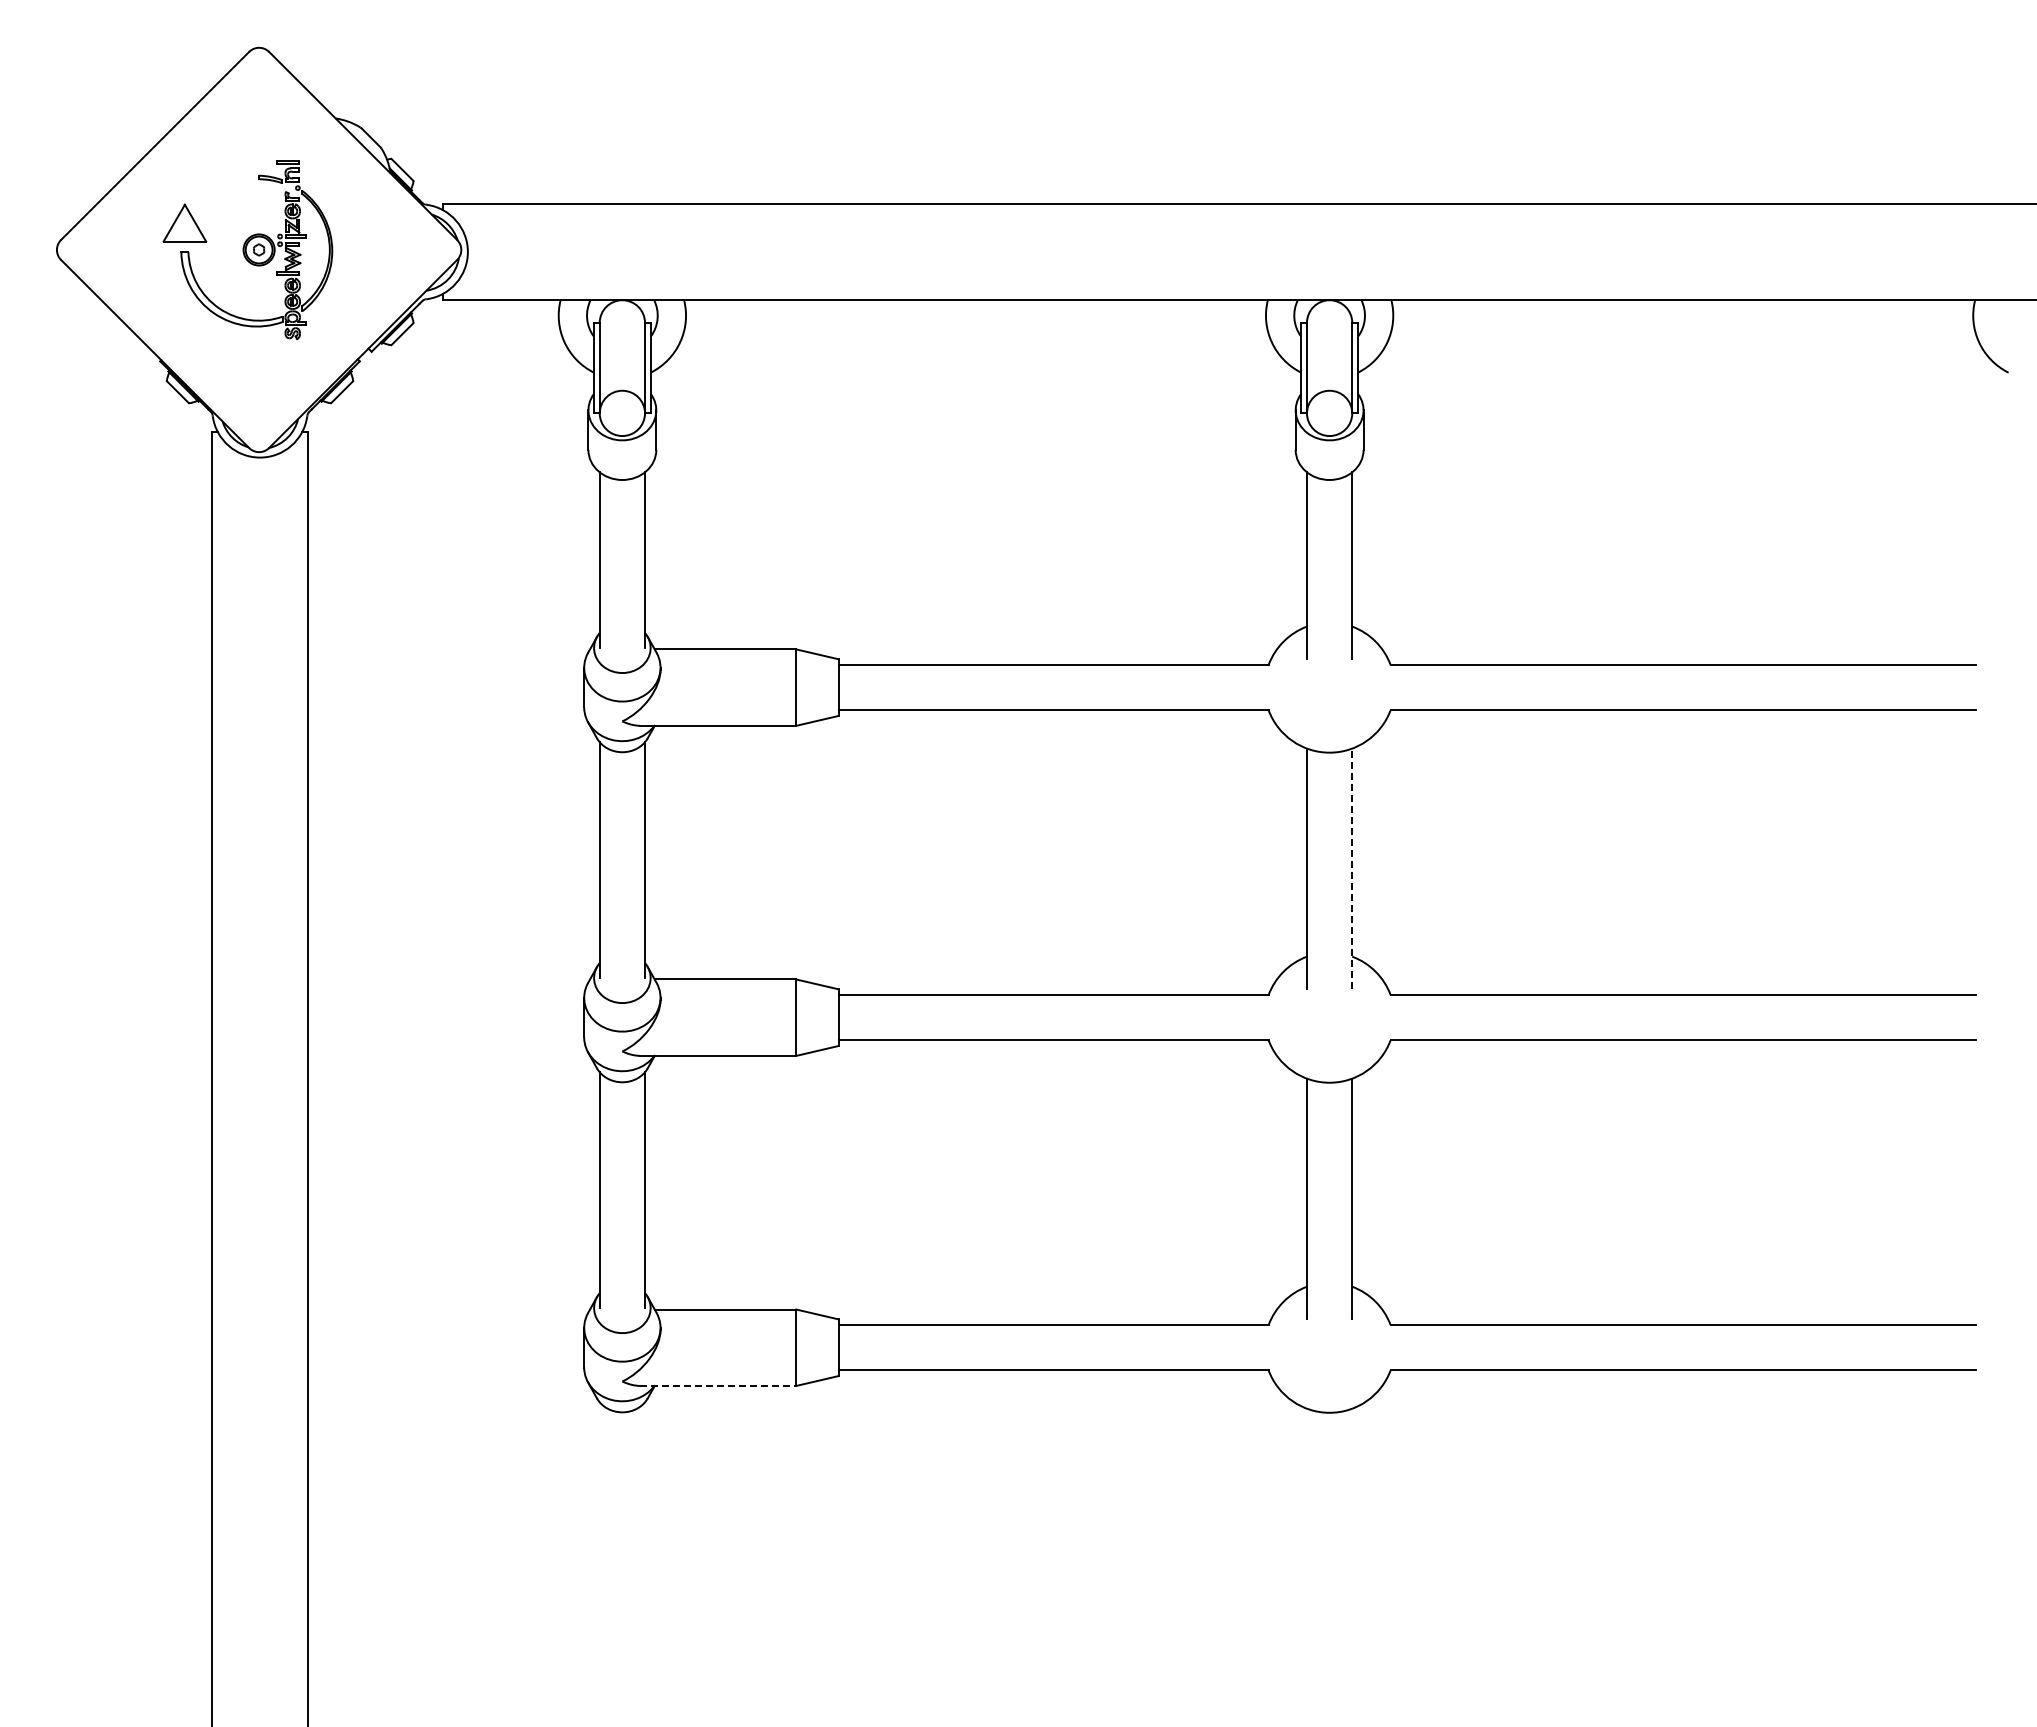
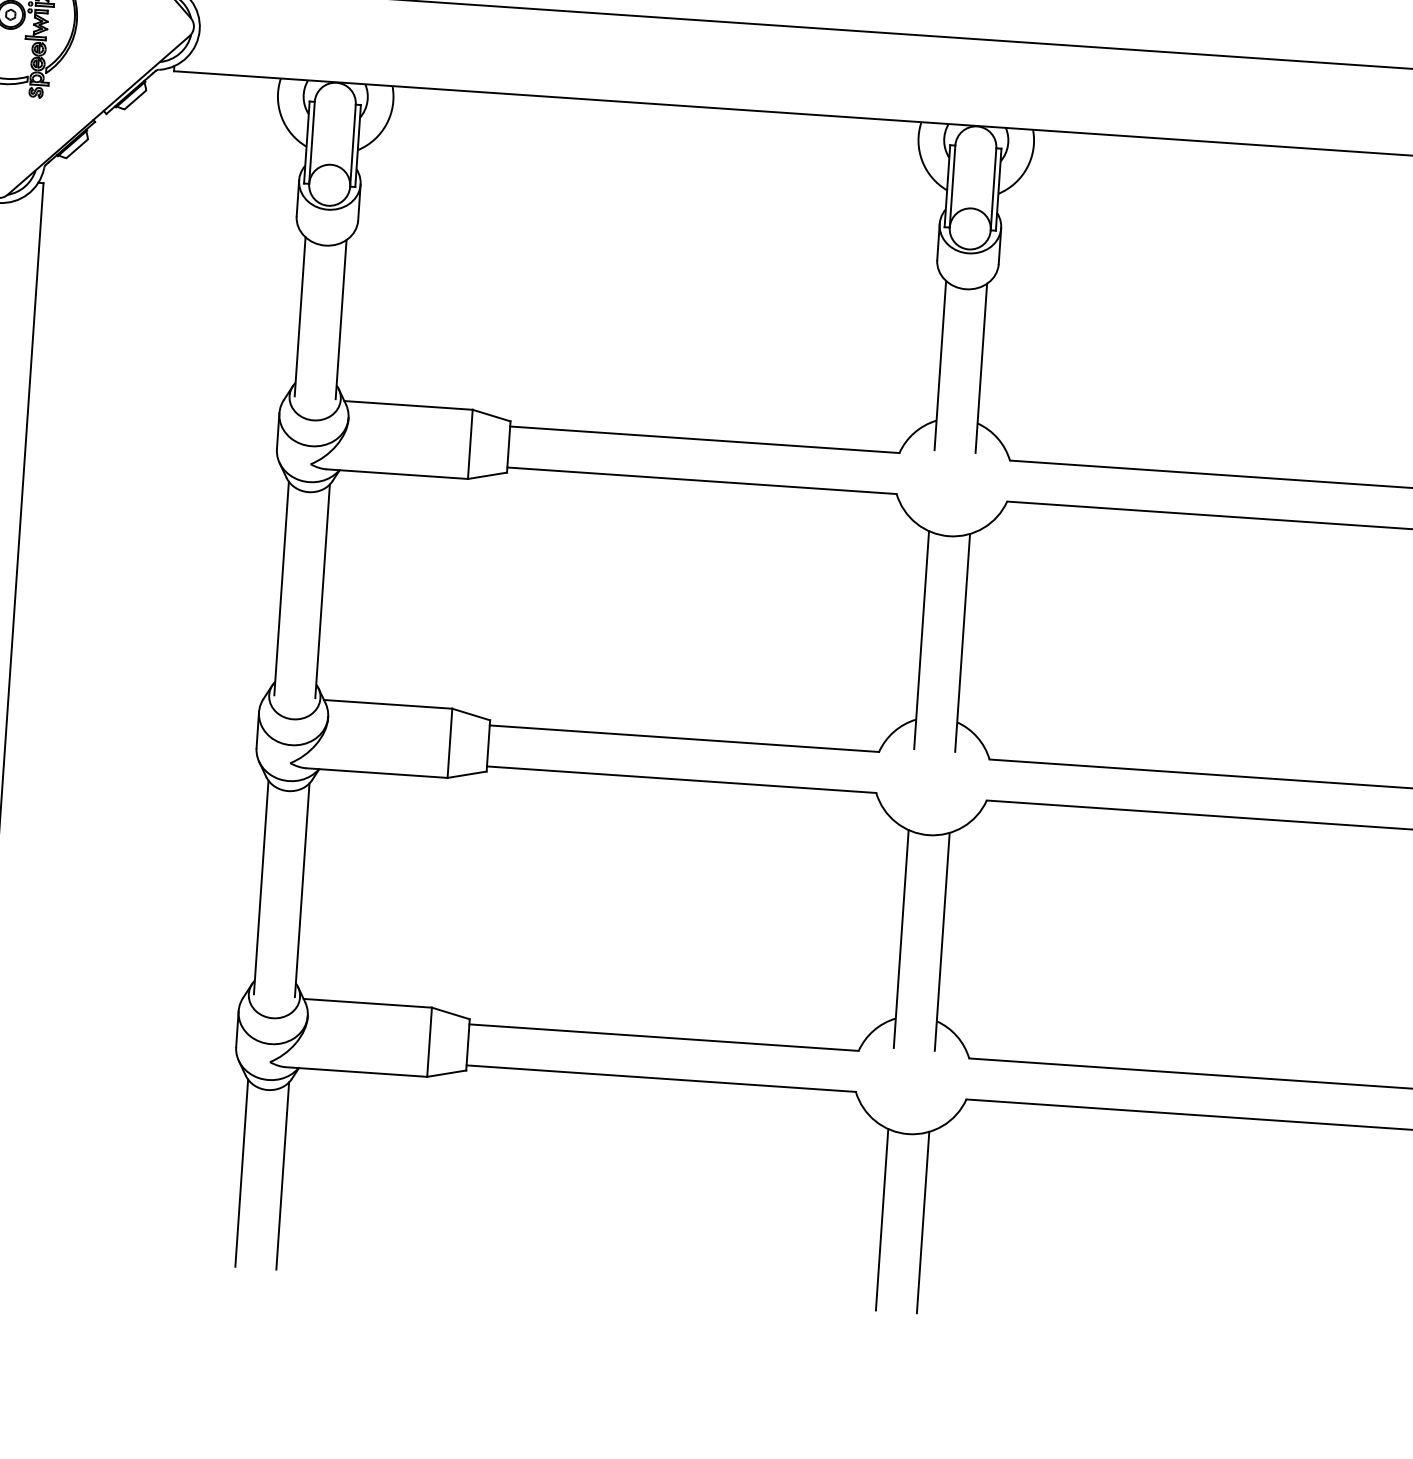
line: (1352, 868) -> (962, 642), dashed -> solid
line: (718, 1385) -> (356, 1071), dashed -> solid
line: (599, 1505) -> (241, 1172), added
line: (645, 1505) -> (283, 1175), added
line: (1307, 1508) -> (882, 1219), added
line: (1352, 1508) -> (923, 1222), added

